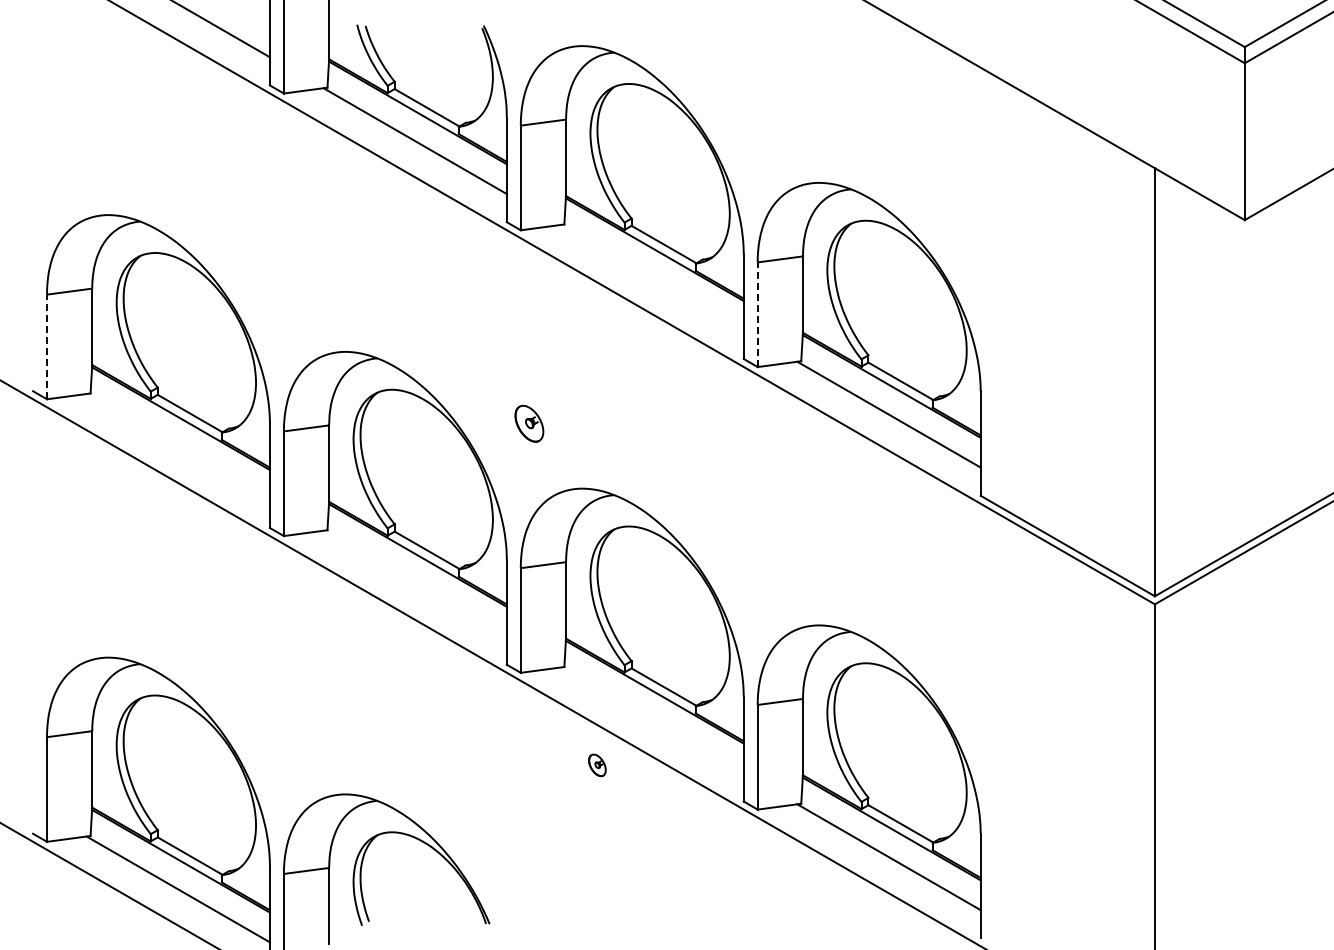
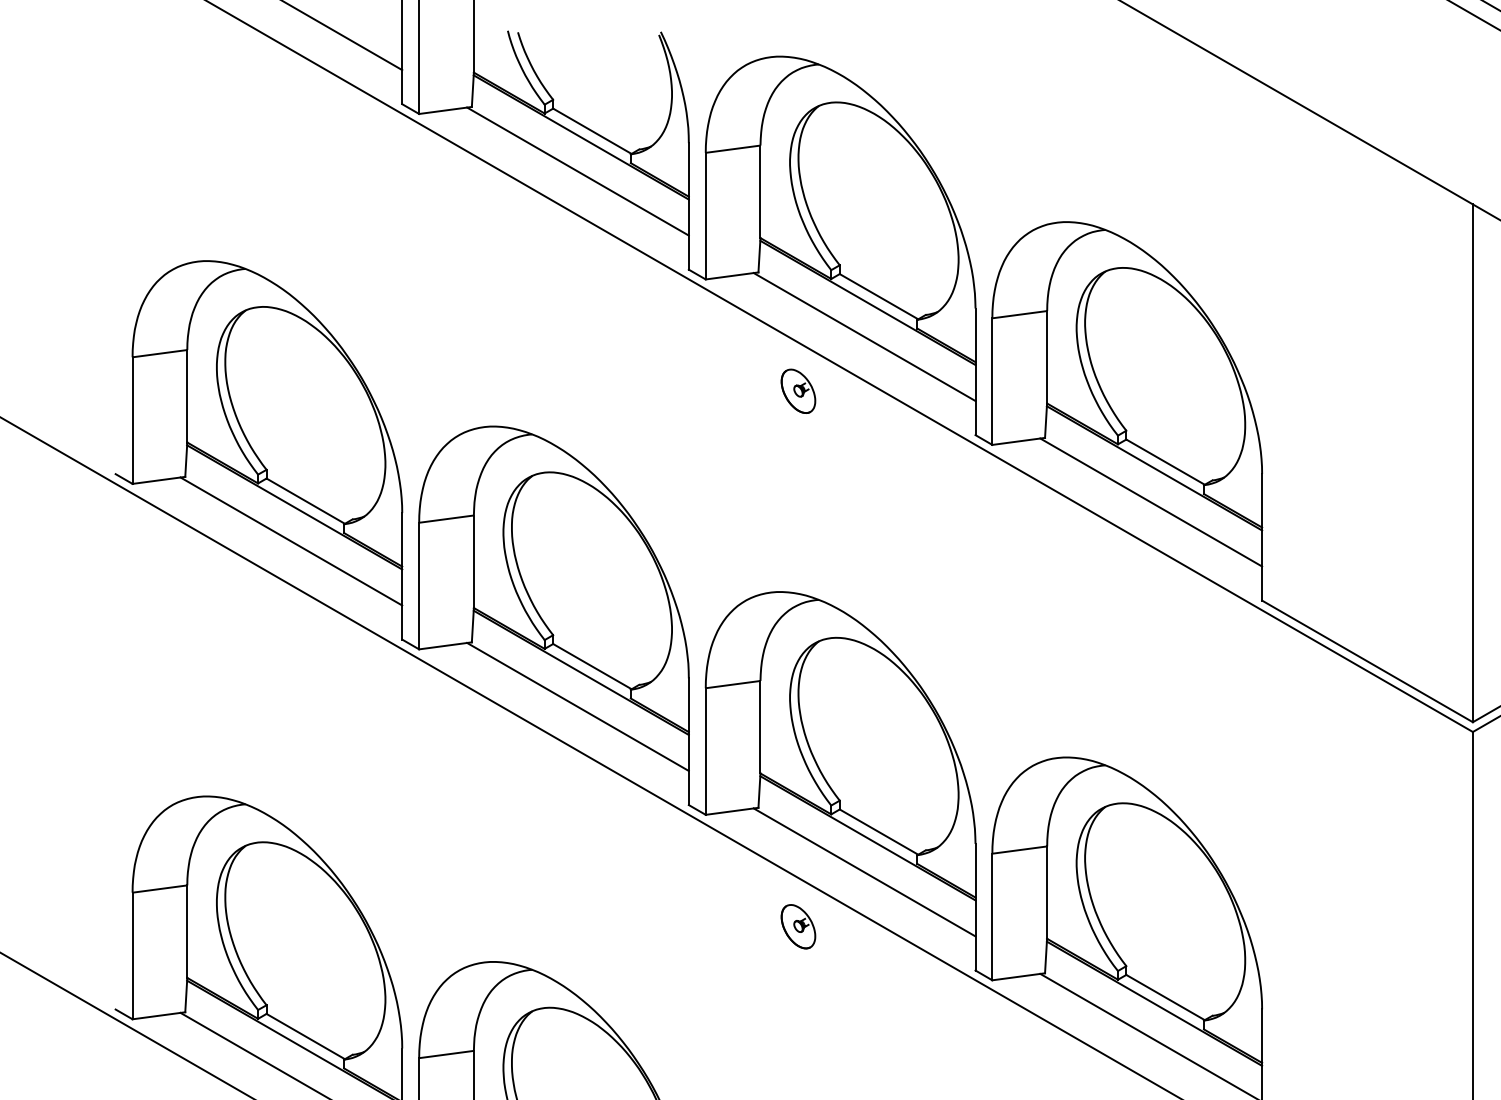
line: (651, 277) -> (863, 336), added
line: (757, 314) -> (992, 381), dashed -> solid
line: (47, 346) -> (133, 420), dashed -> solid
part: (529, 423) -> (798, 391), moved
line: (177, 446) -> (290, 541), added
line: (414, 583) -> (577, 706), added
line: (651, 720) -> (863, 872), added
part: (597, 765) -> (798, 926), size x1.67

